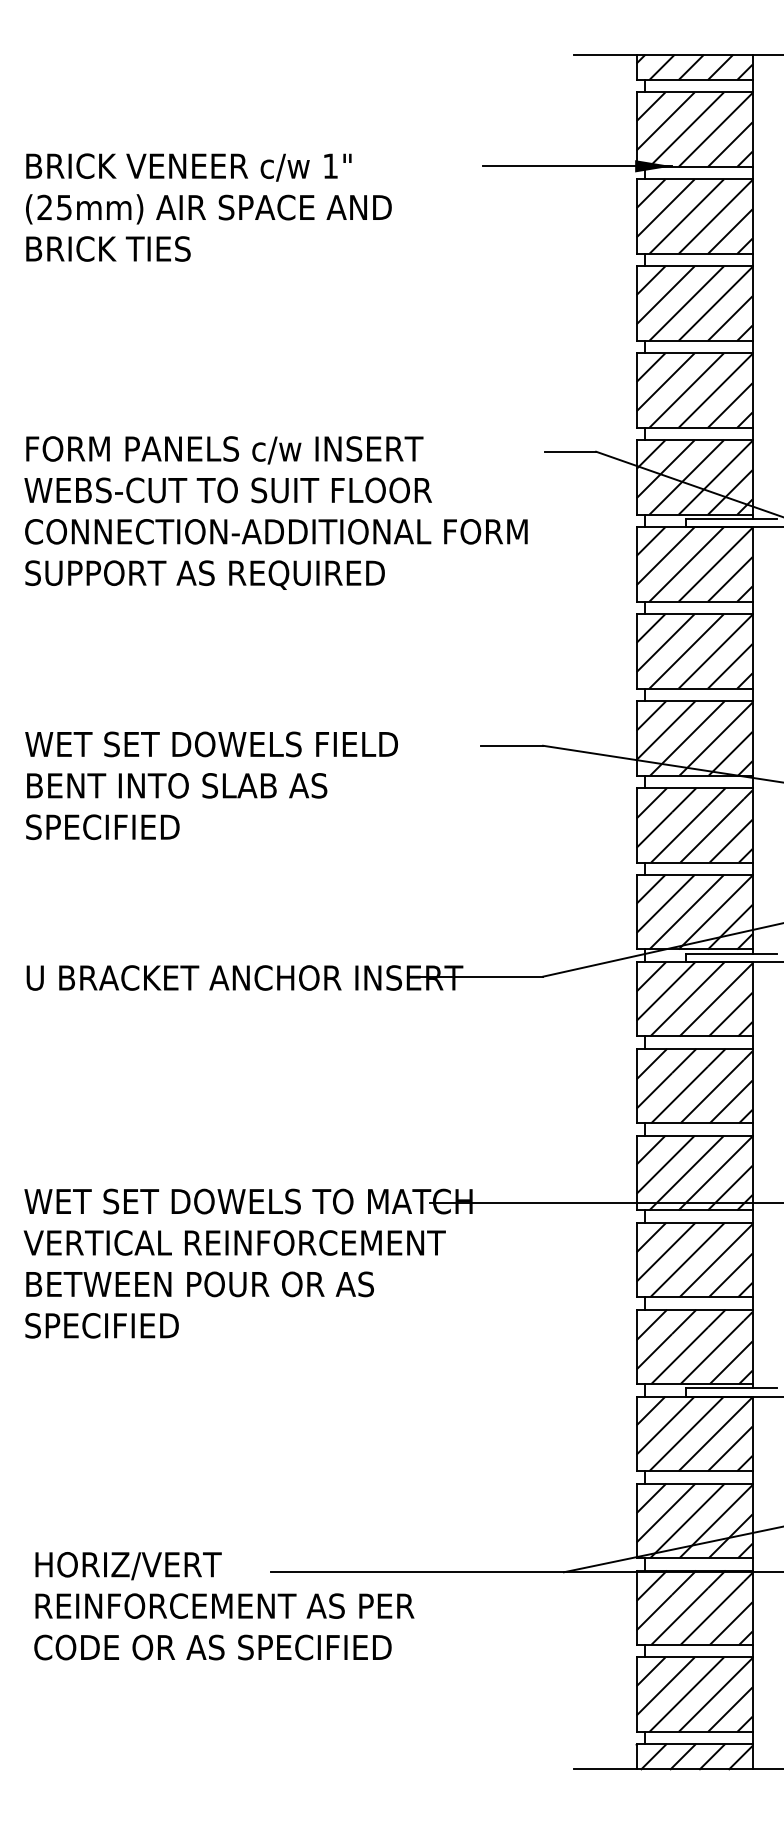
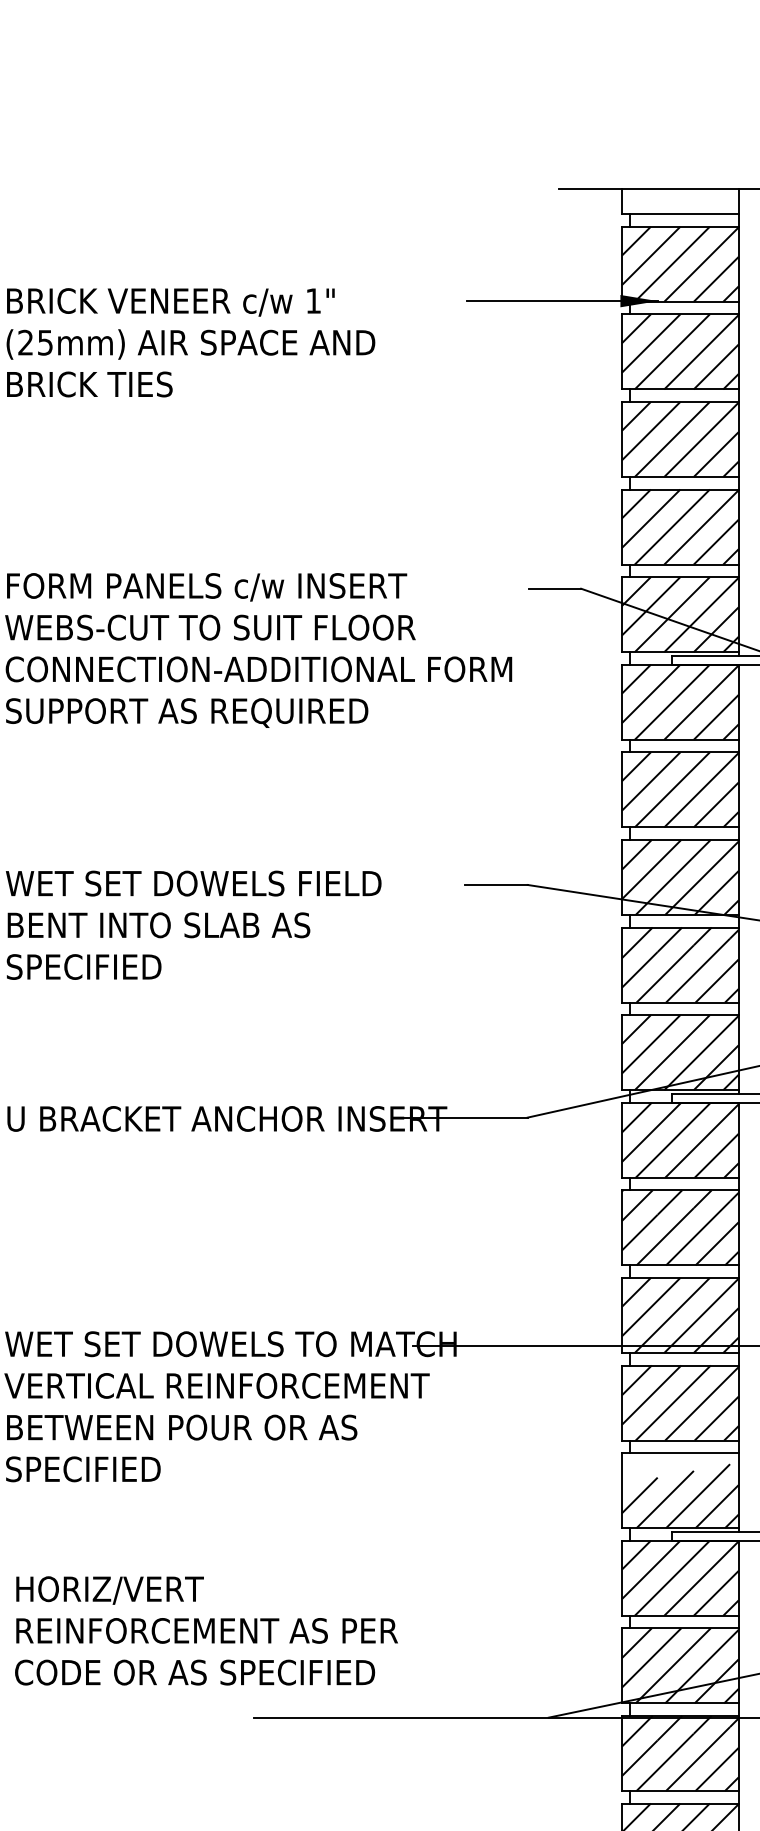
hatch: (694, 67) -> (680, 201), removed
hatch: (694, 1324) -> (680, 1468), removed
text: (224, 1606) -> (206, 1631), moved

